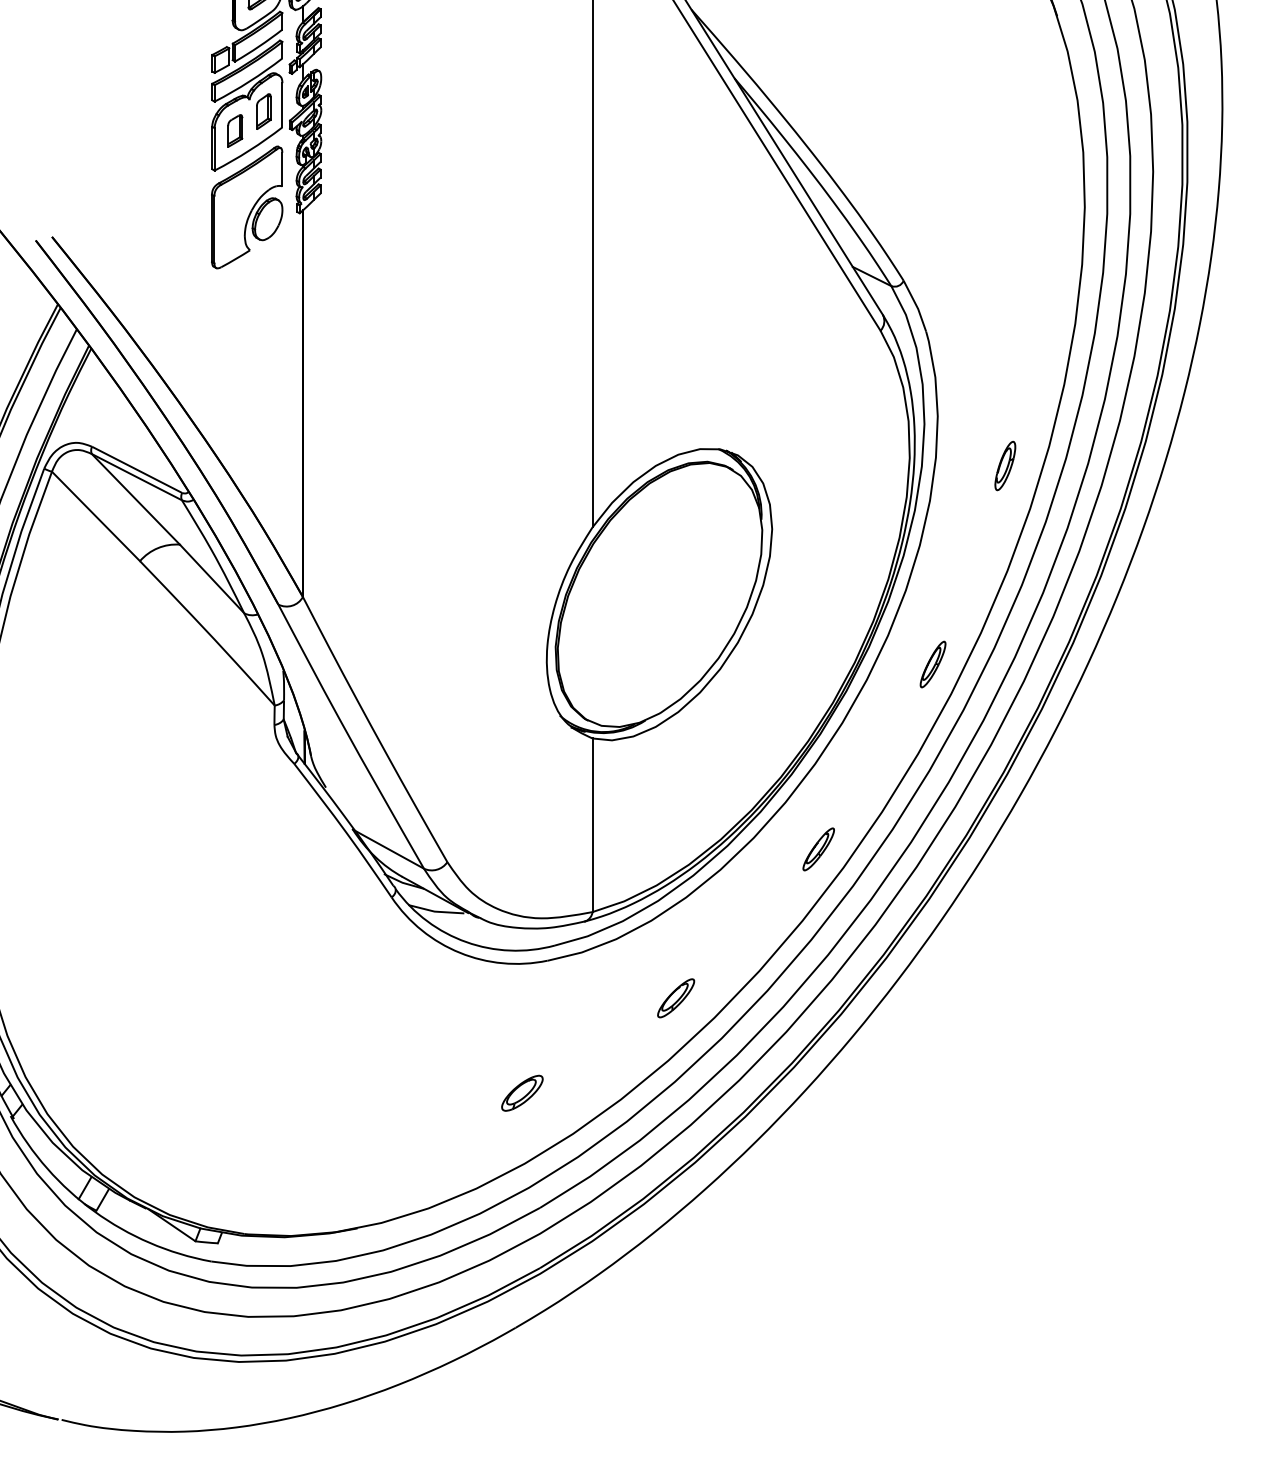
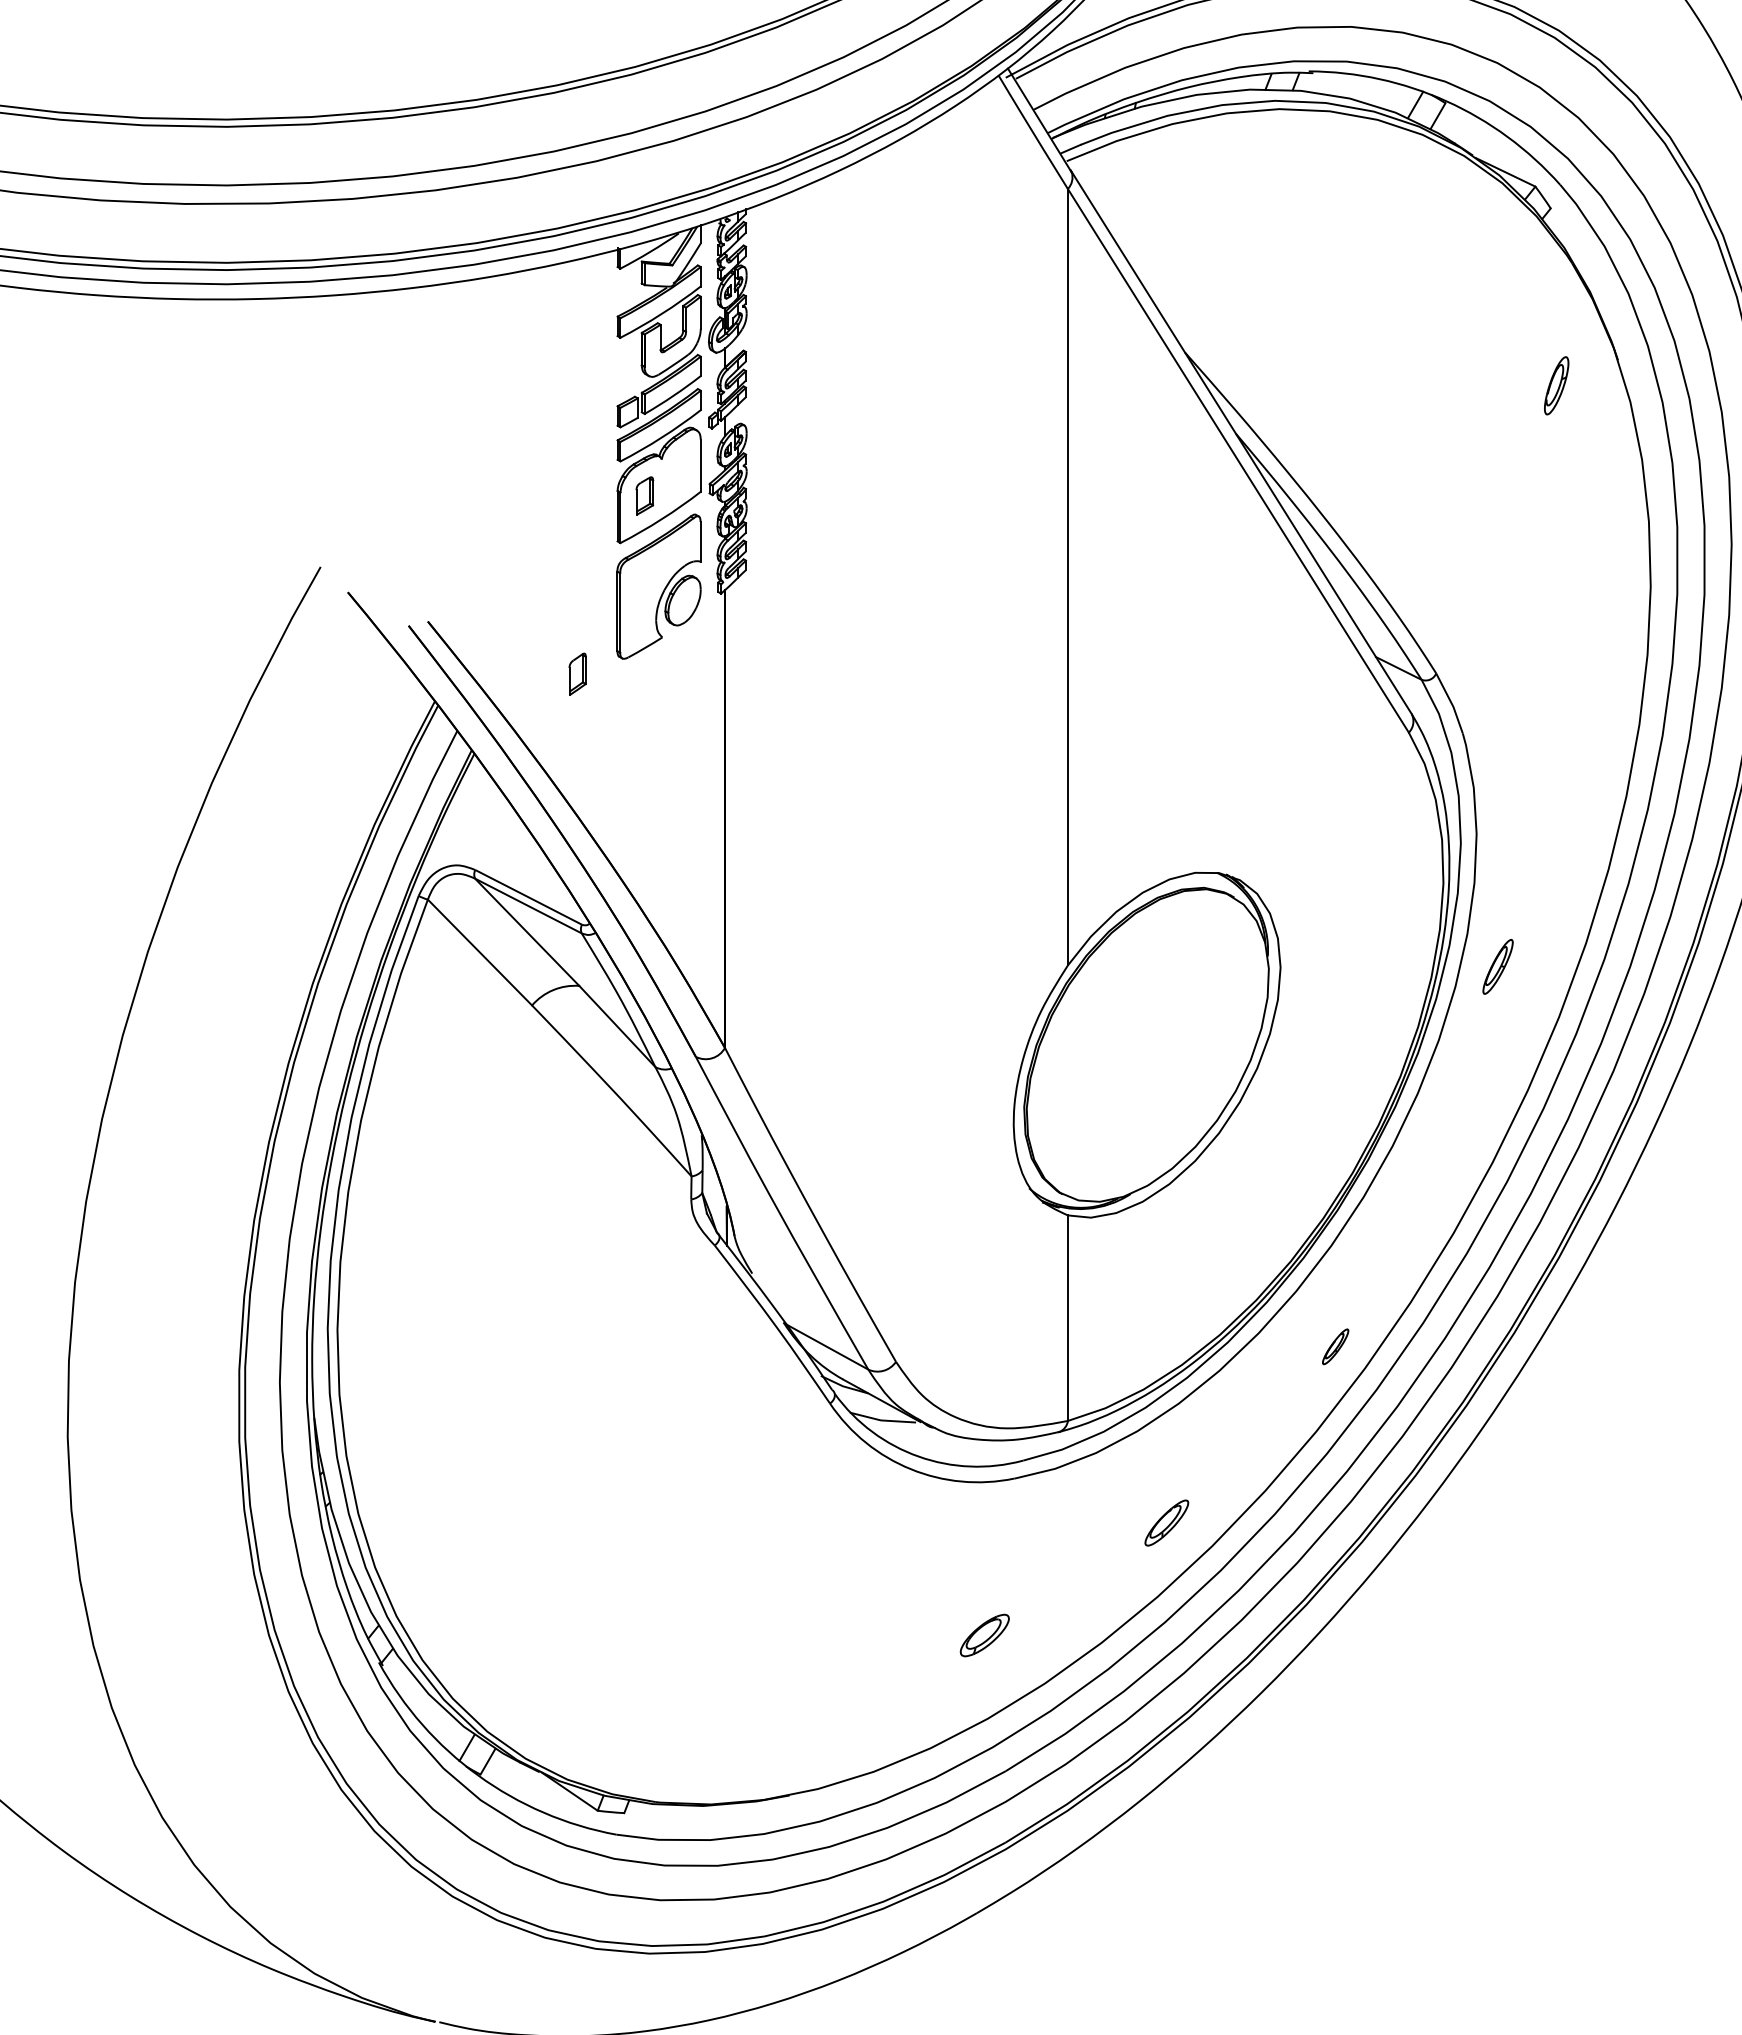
part: (263, 111) -> (577, 673), moved
part: (1005, 465) -> (1556, 385), moved
part: (932, 664) -> (1497, 966), moved
part: (818, 849) -> (1335, 1346), size x0.7

